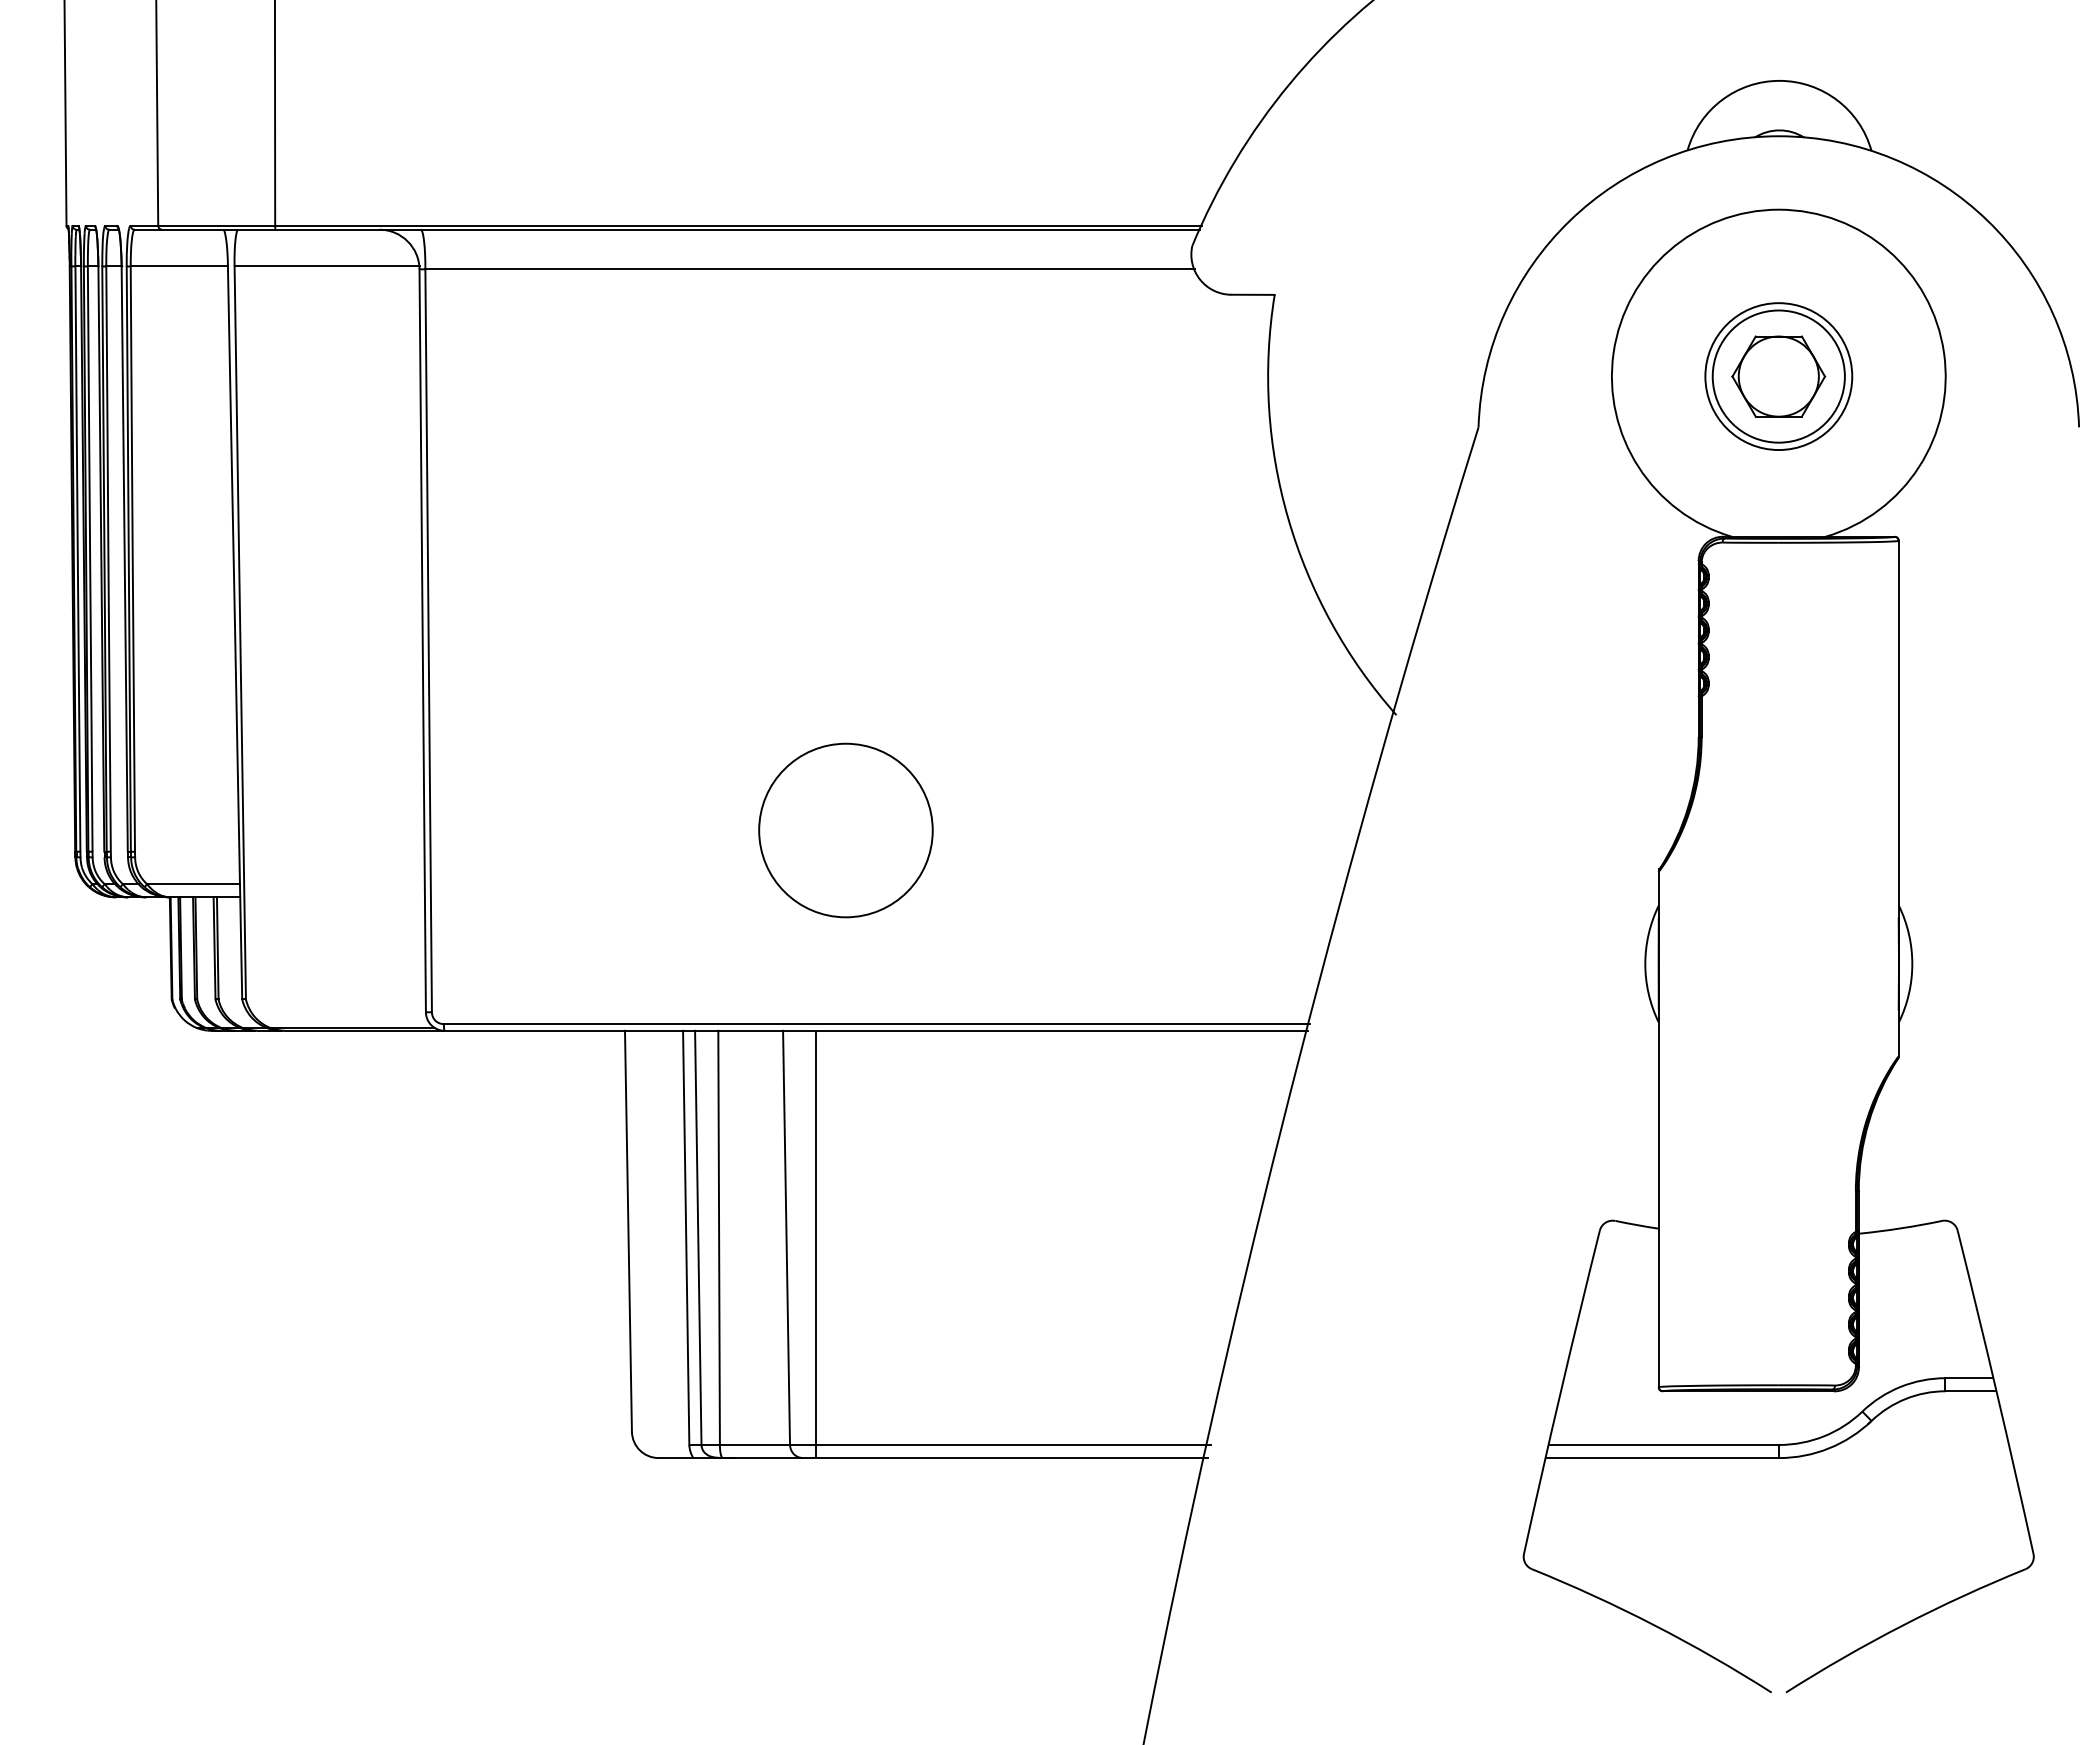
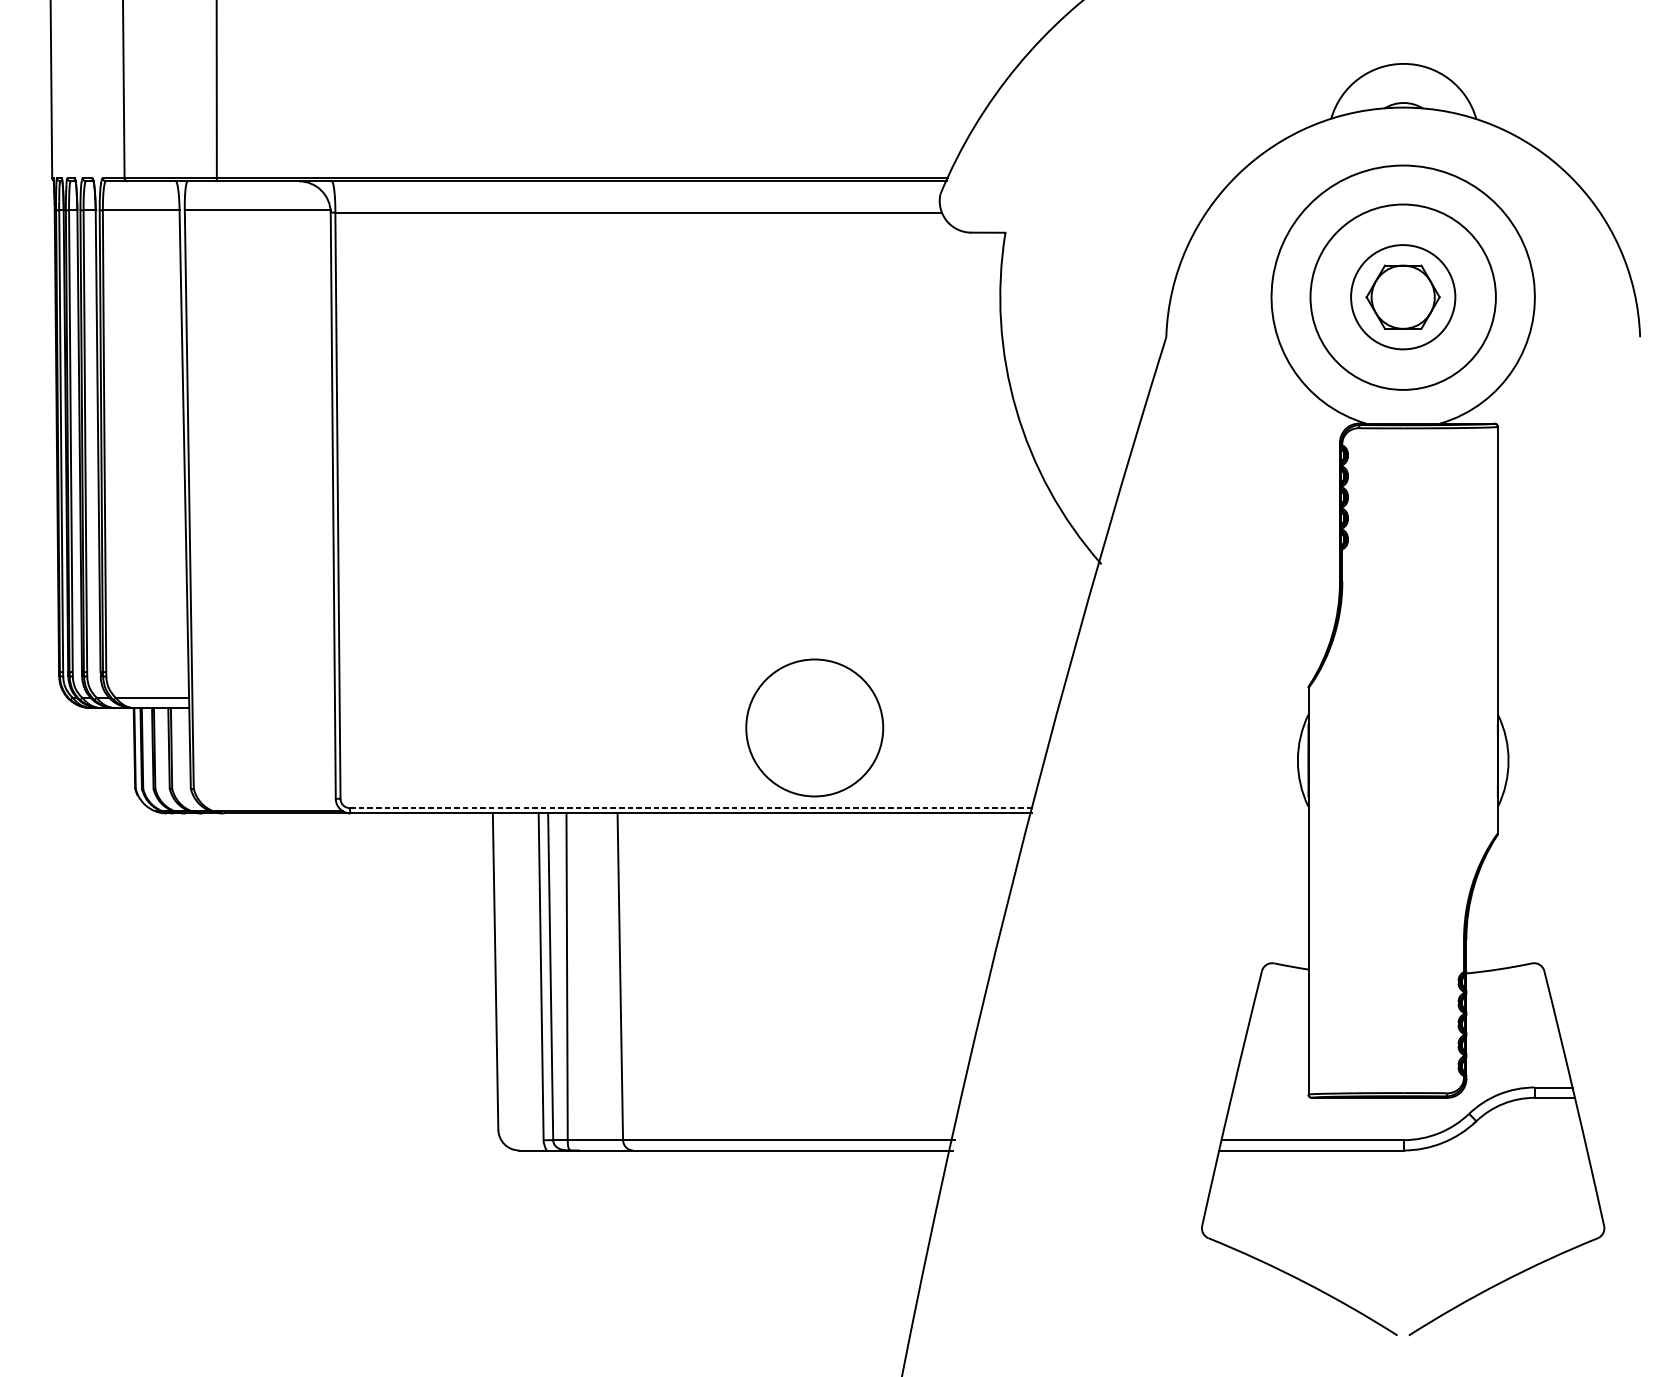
circle: (1778, 376) -> (1402, 297), size x1.6
circle: (845, 830) -> (814, 727), moved
line: (876, 1024) -> (691, 808), solid -> dashed
line: (816, 1244) -> (643, 982), removed

